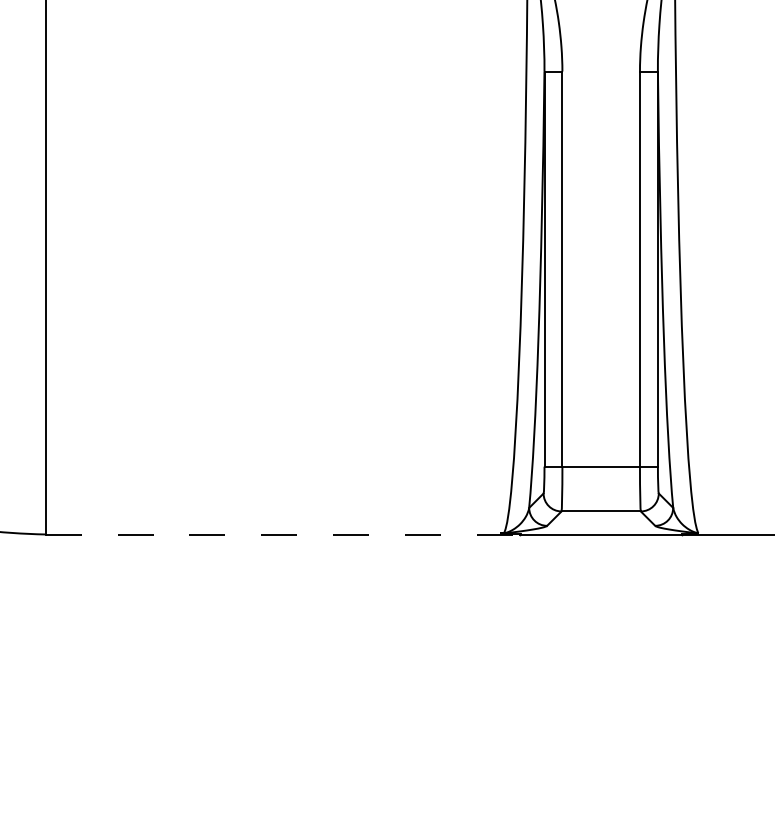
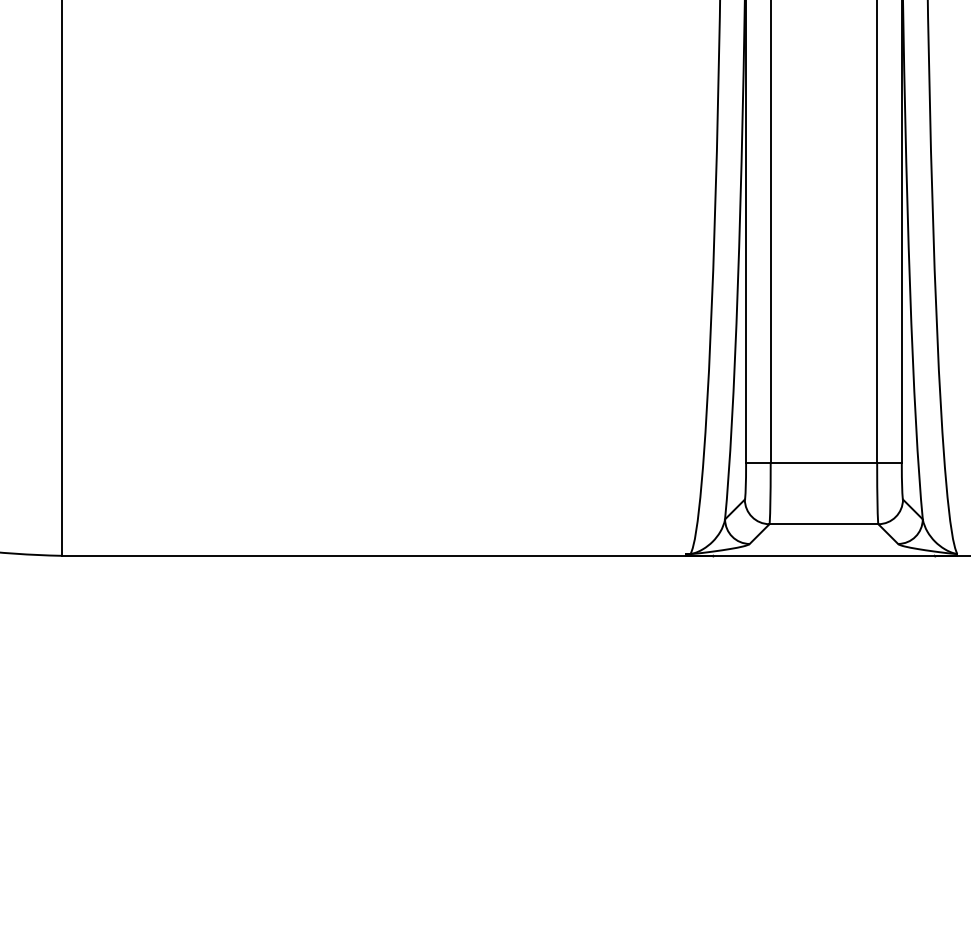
line: (283, 534) -> (387, 555), dashed -> solid

